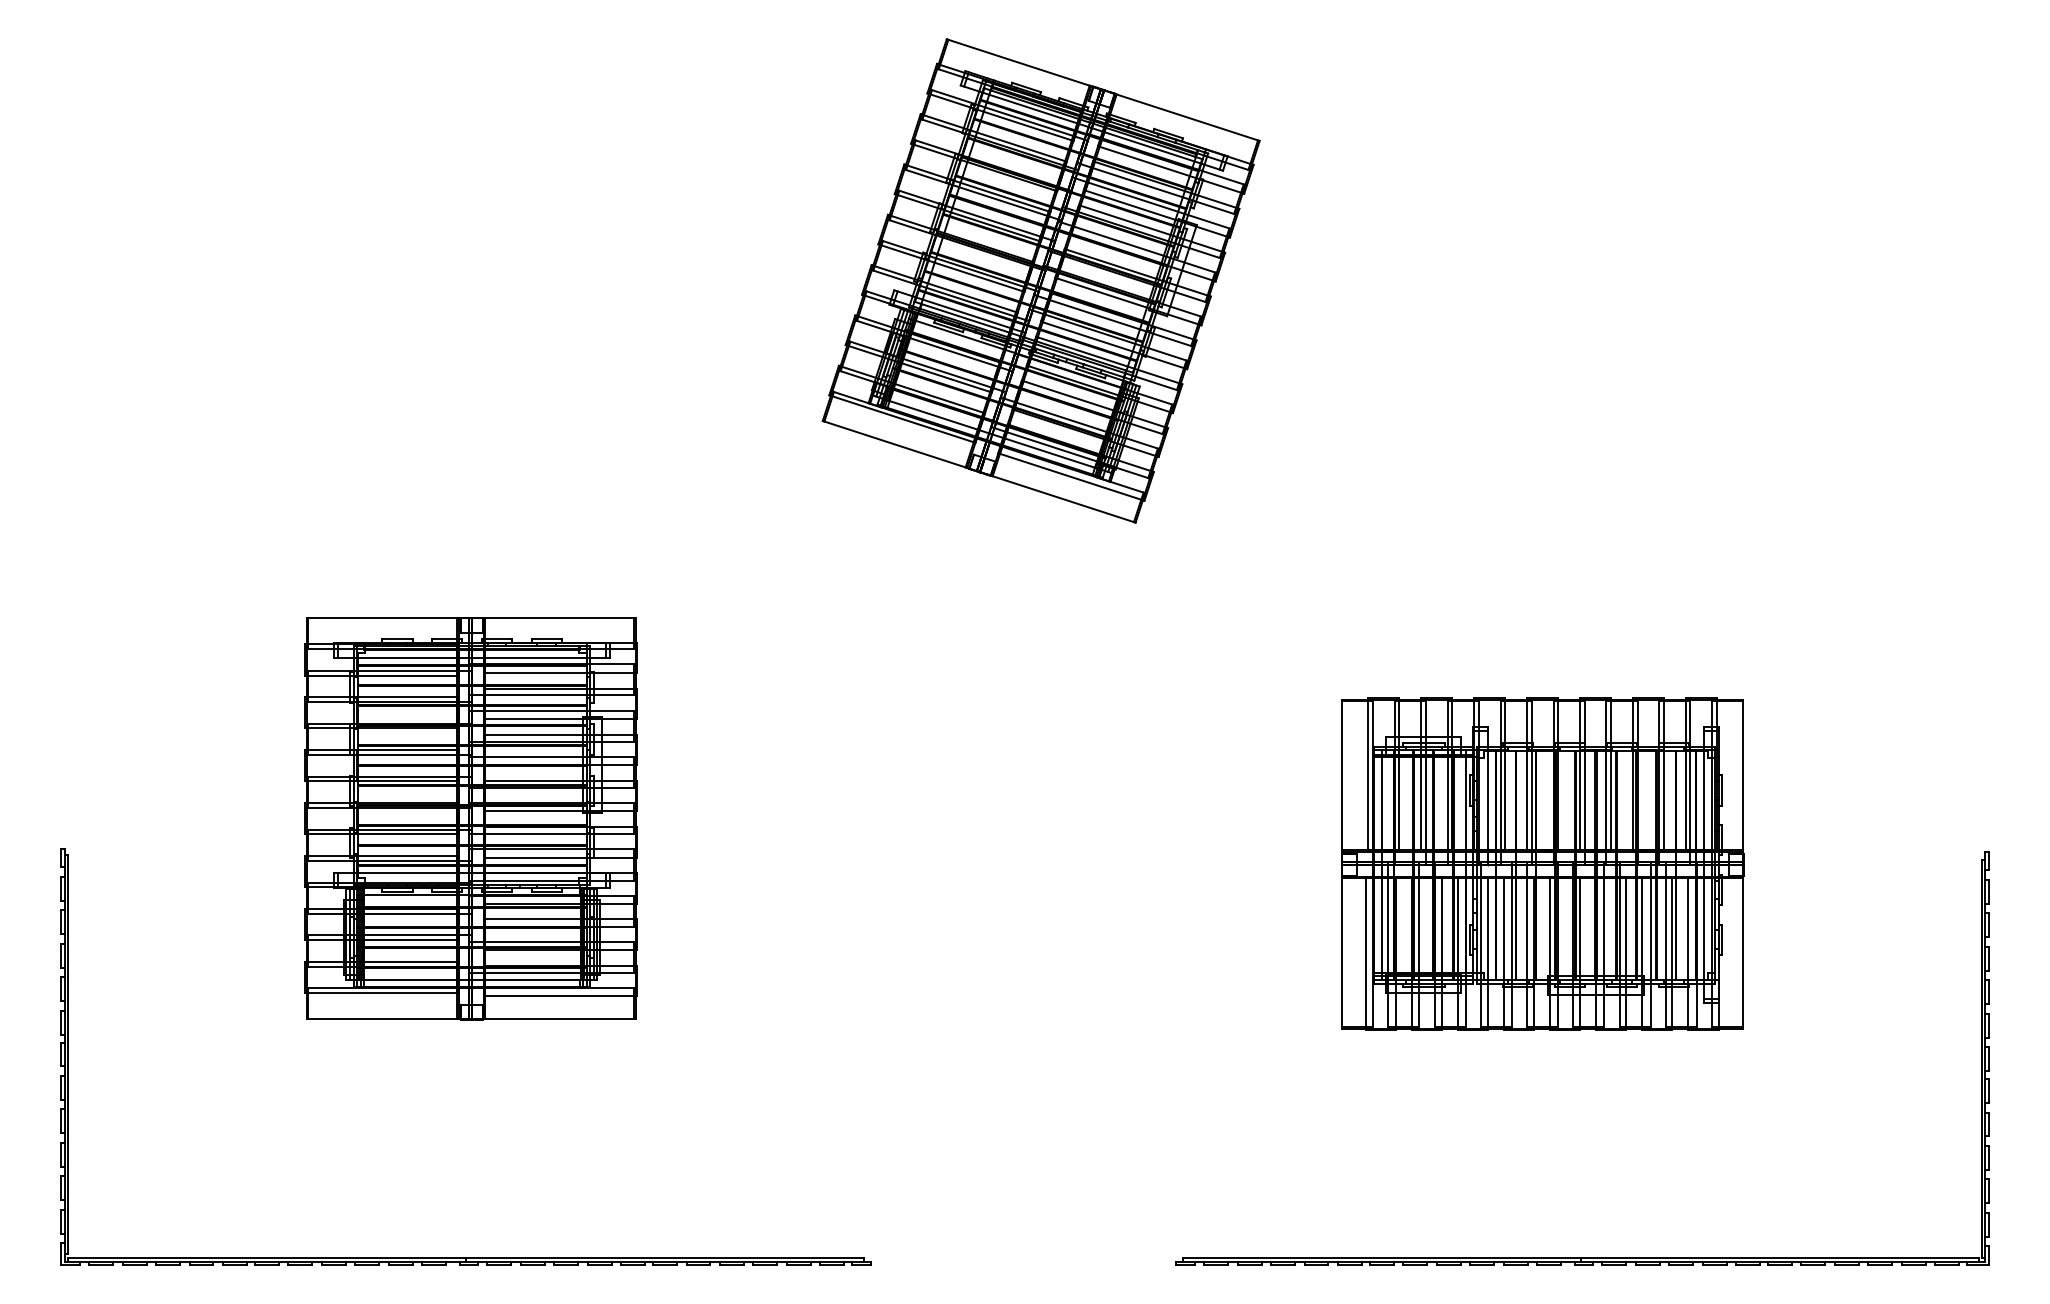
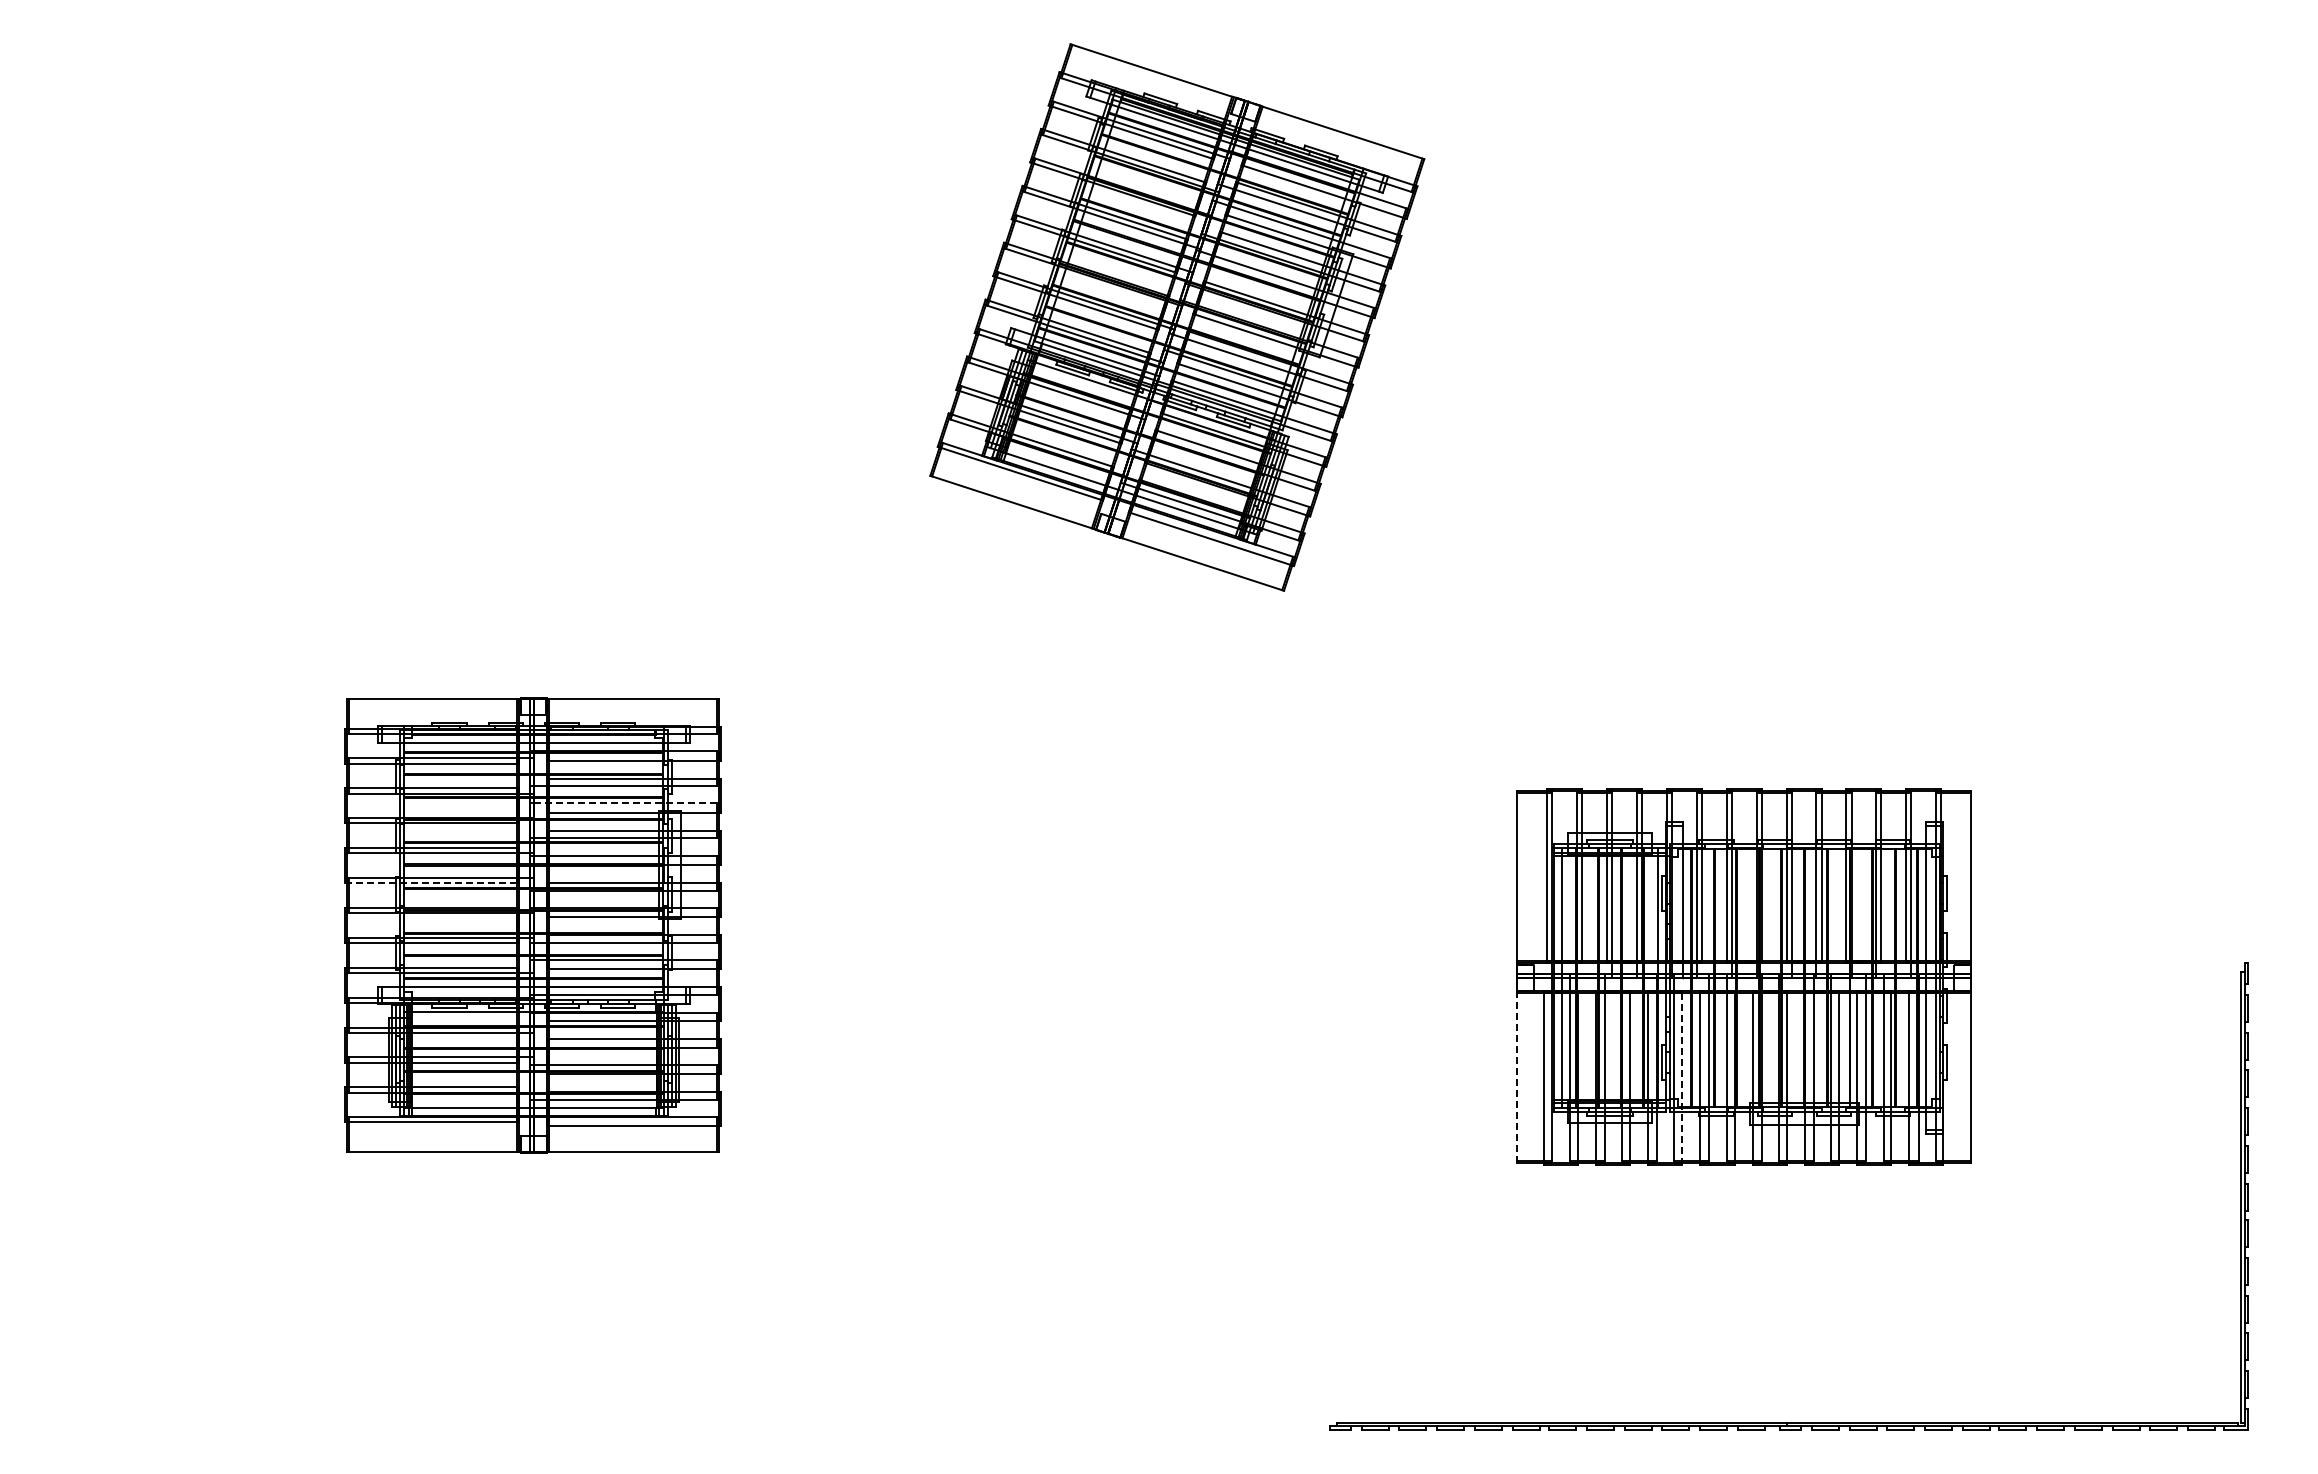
line: (554, 710) -> (626, 803), solid -> dashed
line: (380, 781) -> (430, 883), solid -> dashed
line: (1342, 953) -> (1517, 1077), solid -> dashed
line: (1488, 954) -> (1682, 1078), solid -> dashed
part: (465, 1258) -> (526, 1422), removed

